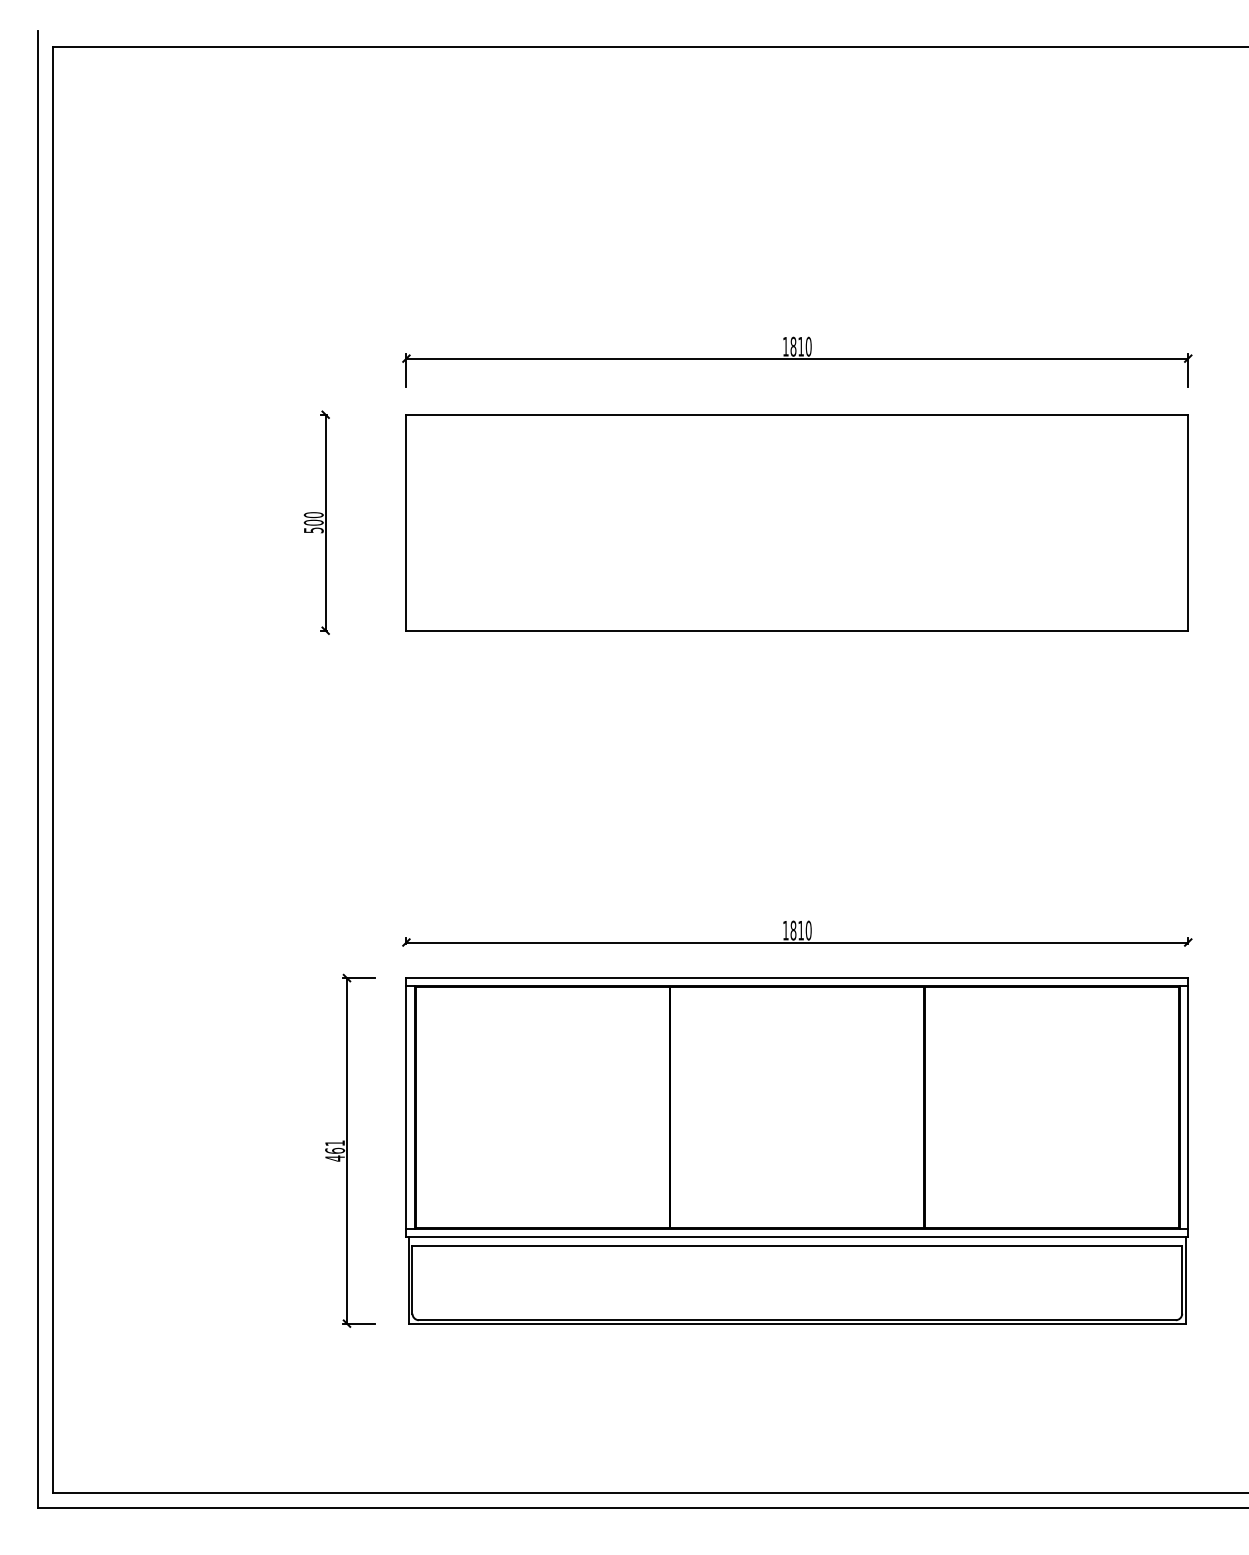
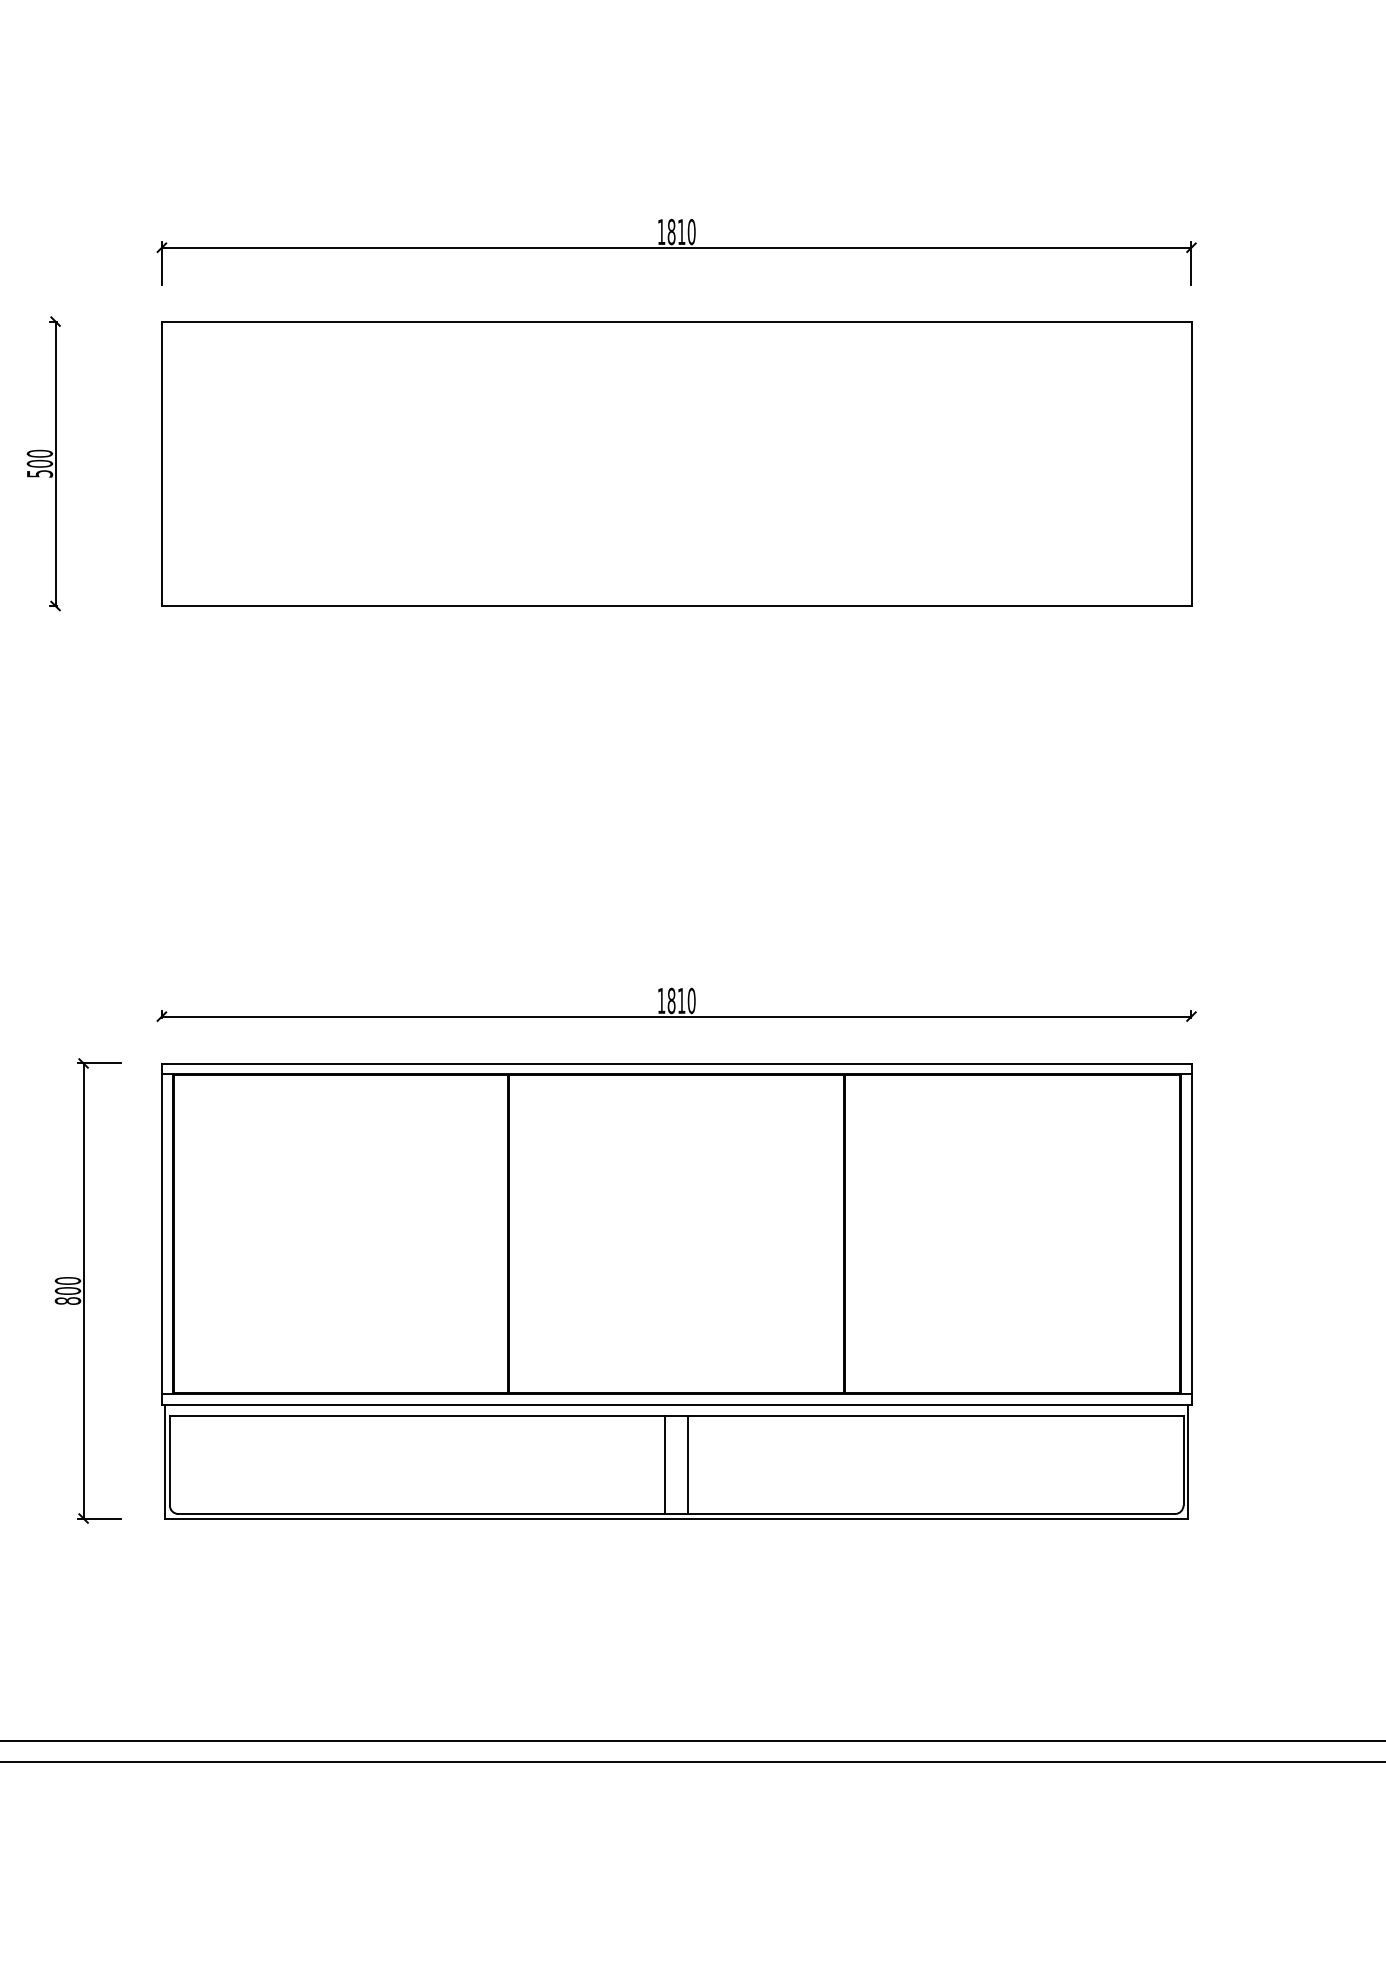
text: (335, 1150) -> (68, 1290), 461 -> 800
line: (788, 1282) -> (665, 1464), added
line: (805, 1282) -> (687, 1464), added

